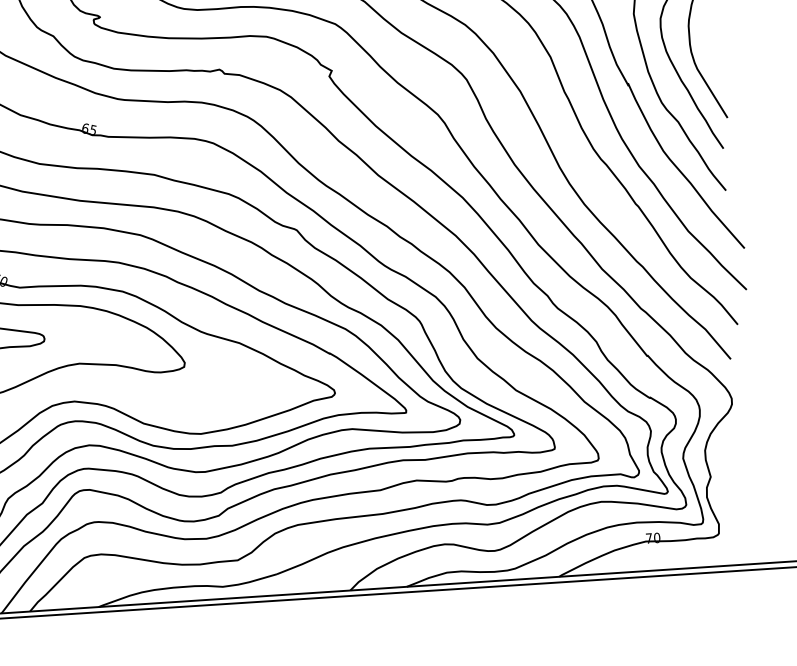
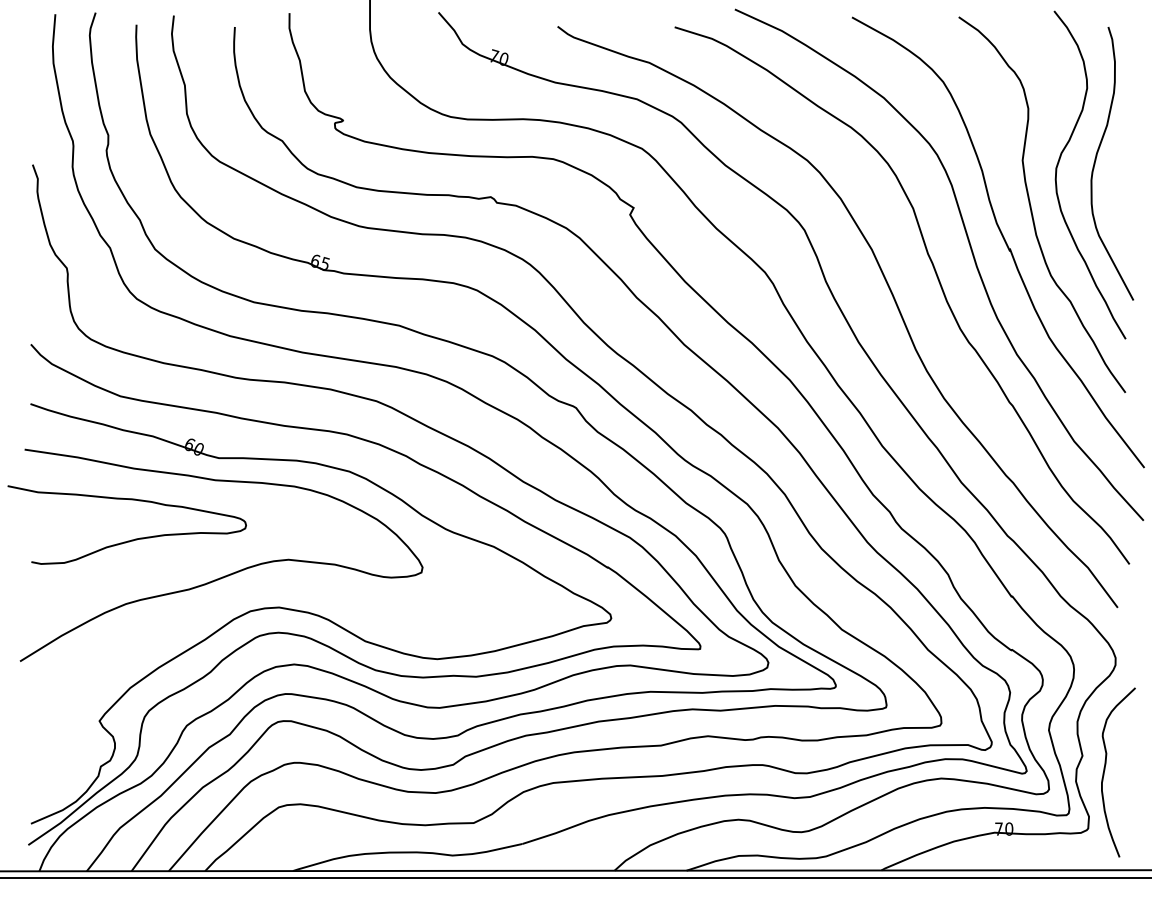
curve: (729, 487) -> (1105, 770), added

